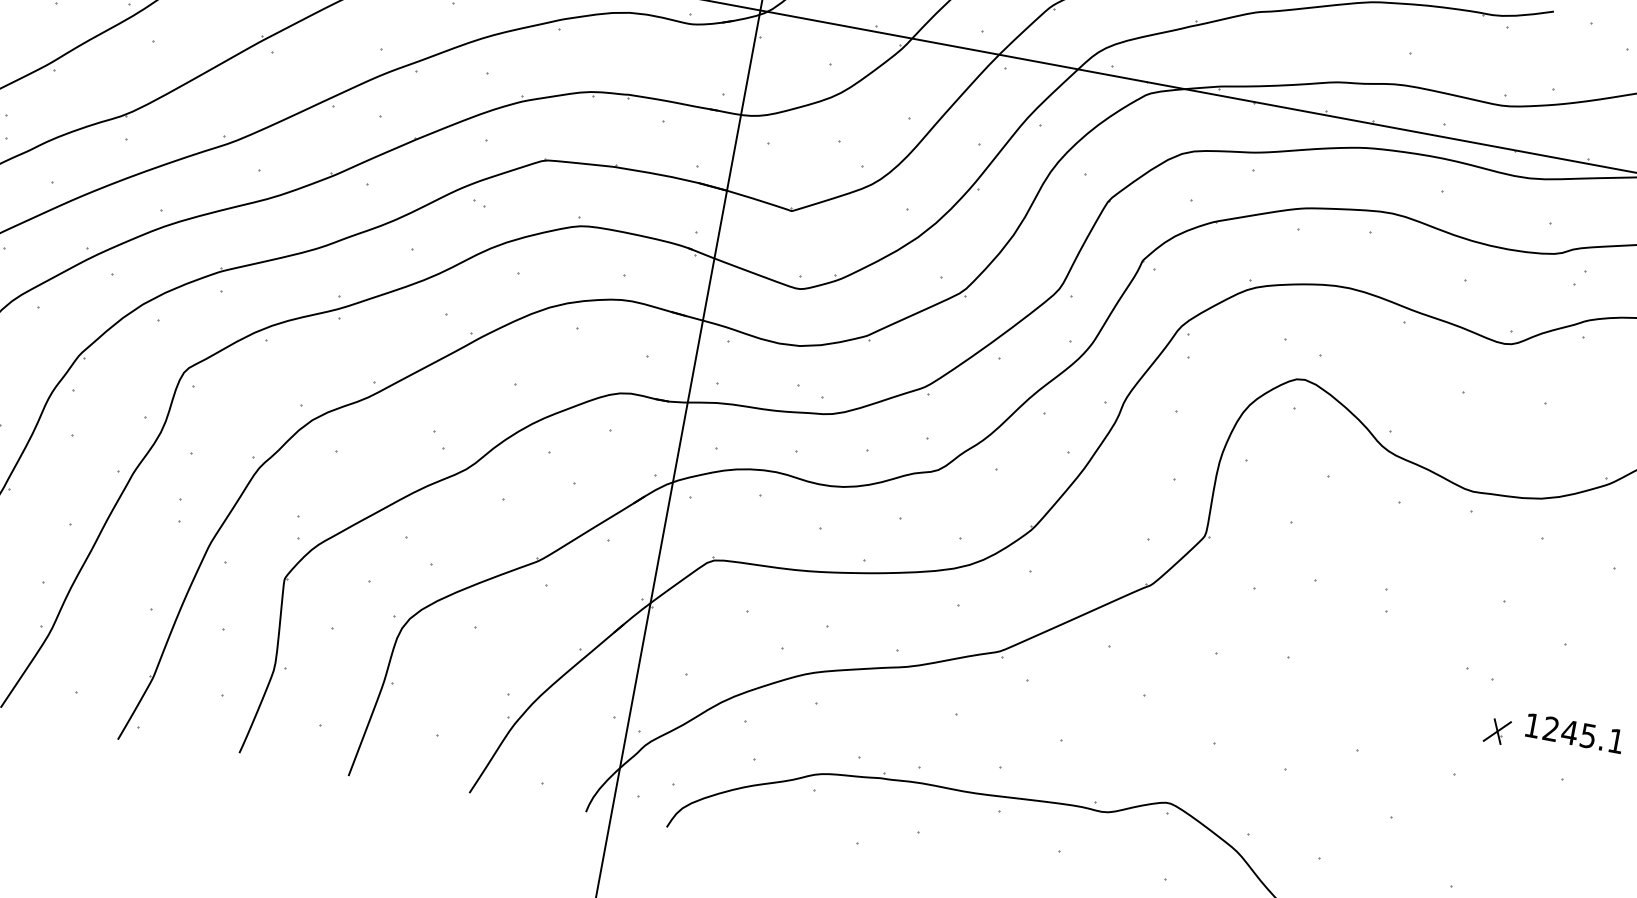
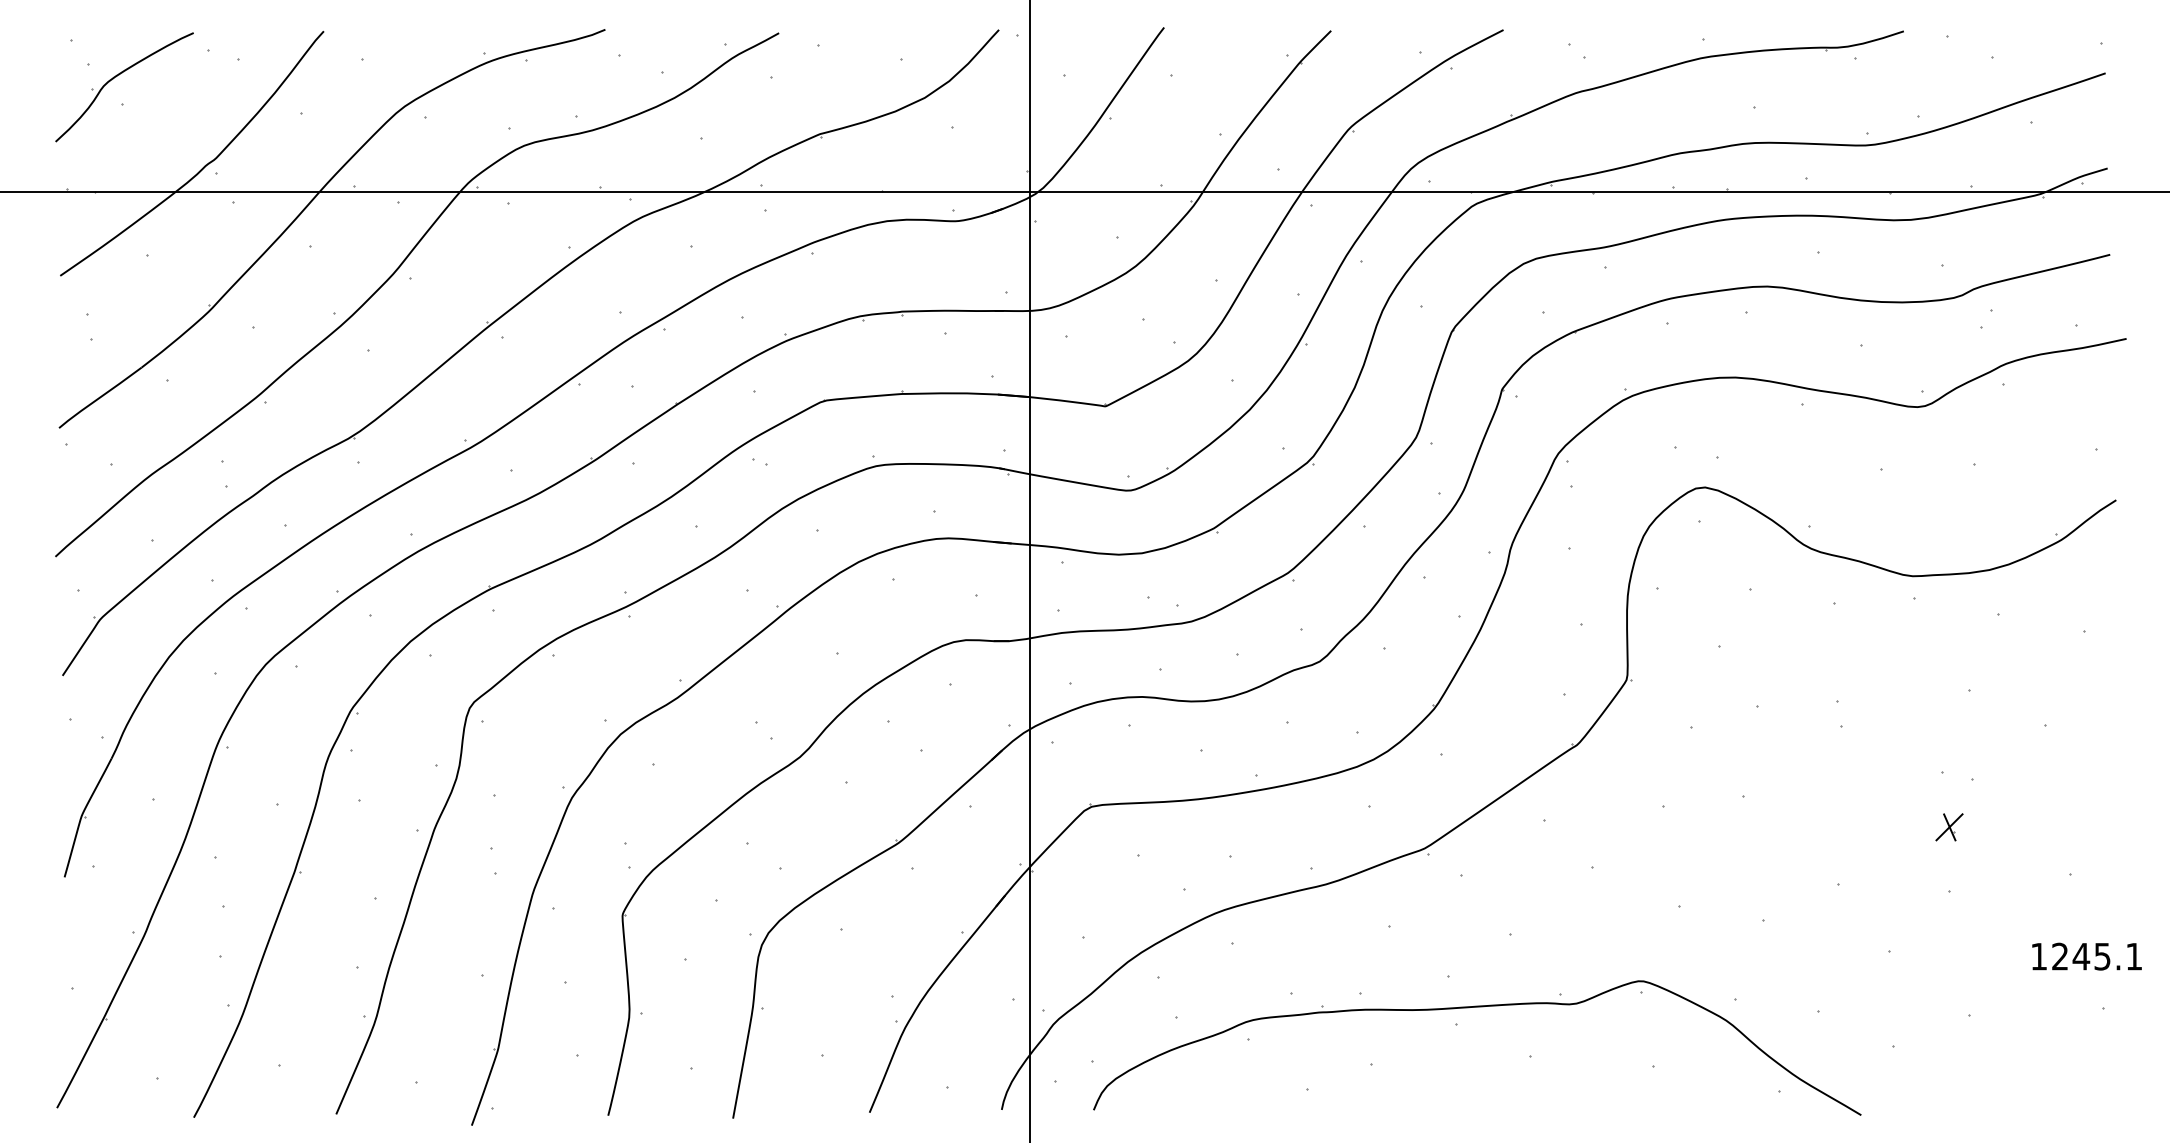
part: (1497, 731) -> (1949, 827), moved
text: (1574, 733) -> (2086, 956), moved

